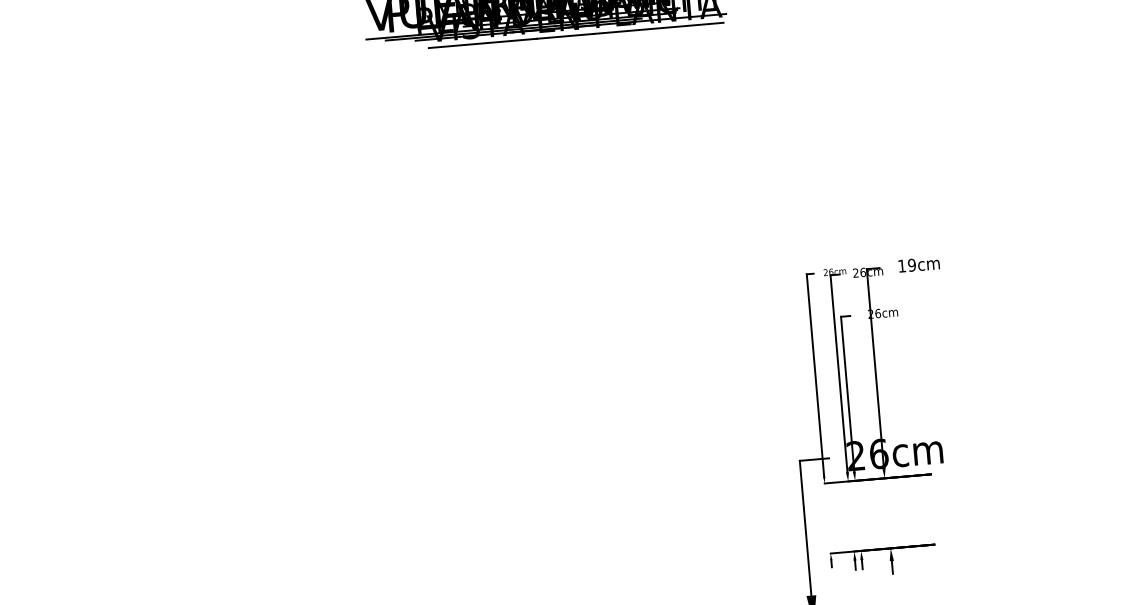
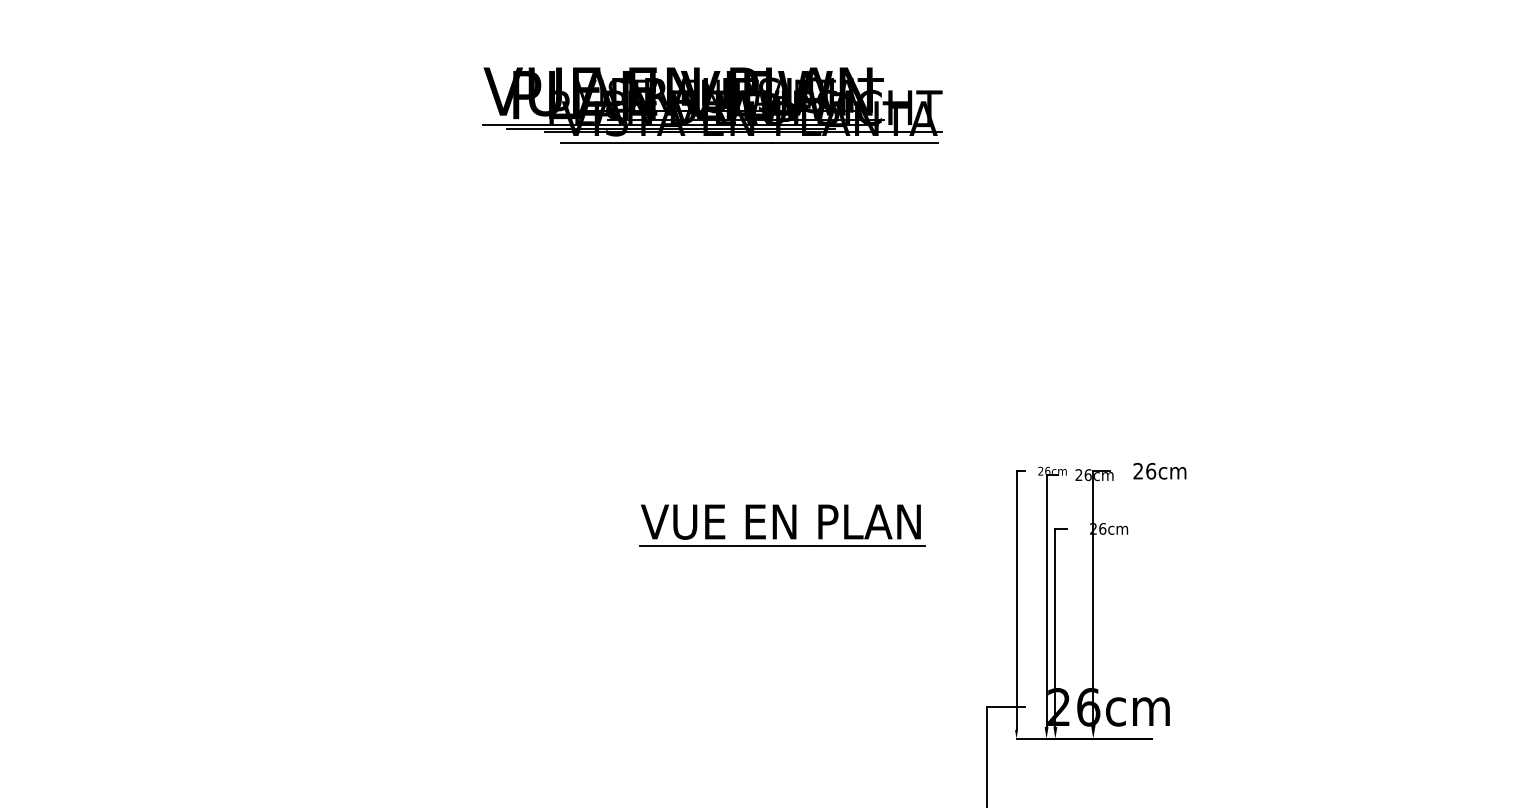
text: (906, 265) -> (1144, 470), 19cm -> 26cm
part: (627, 332) -> (782, 525), added

